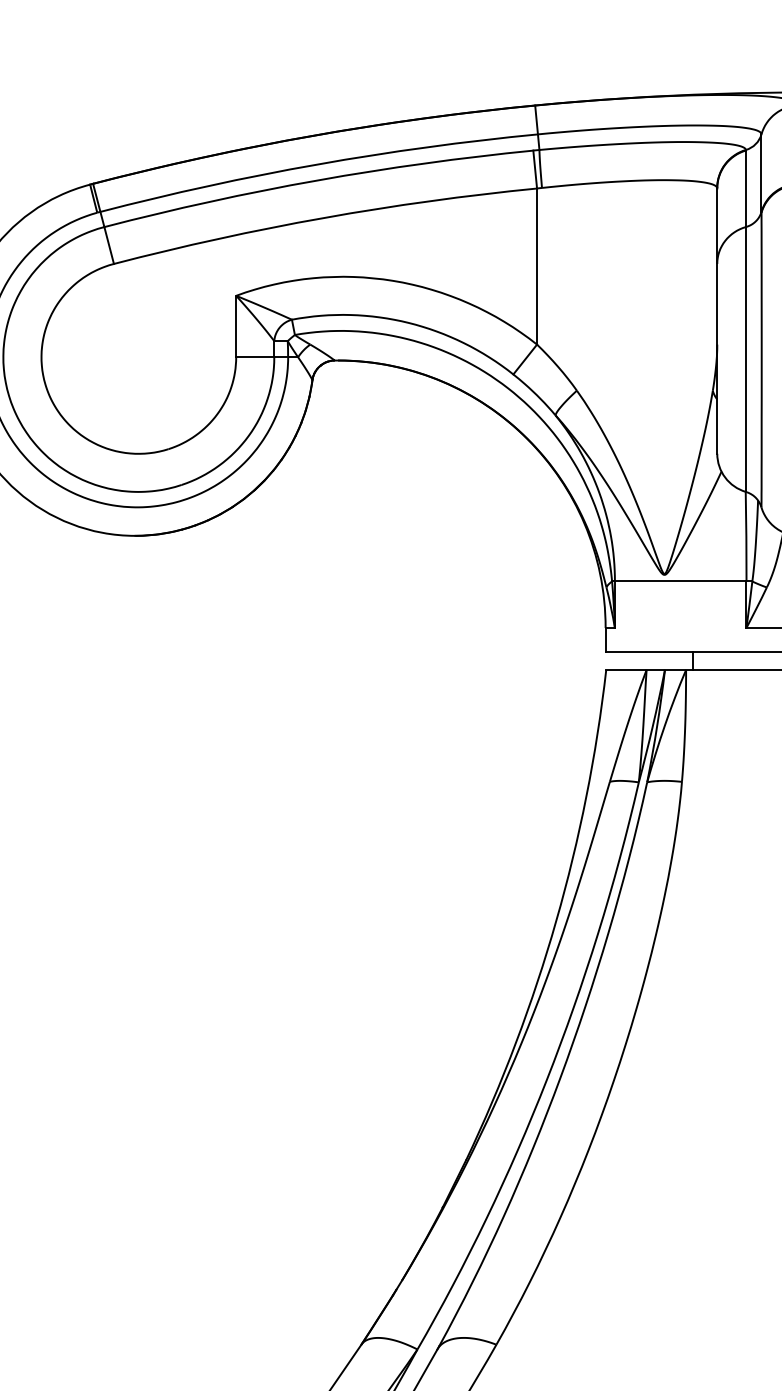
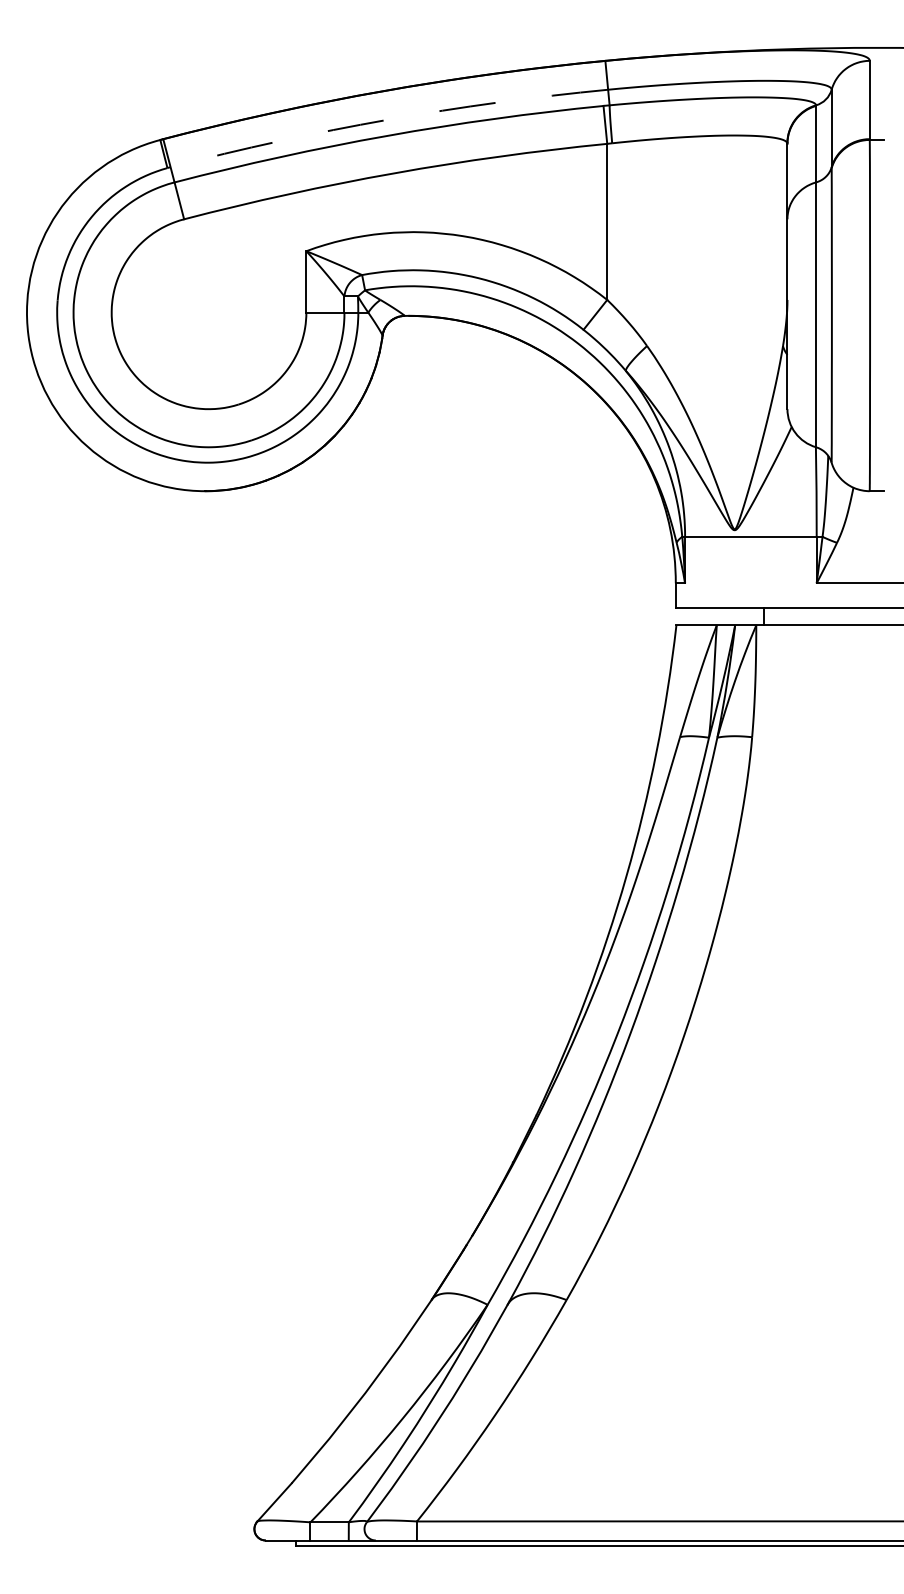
arc: (317, 164) -> (387, 119), solid -> dashed

